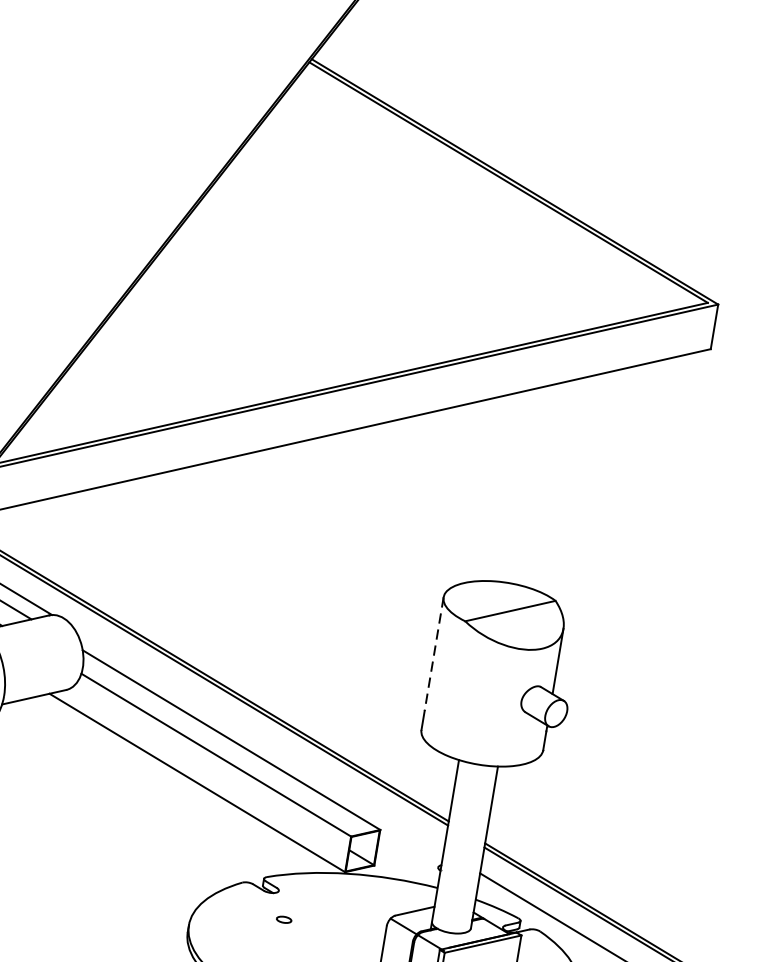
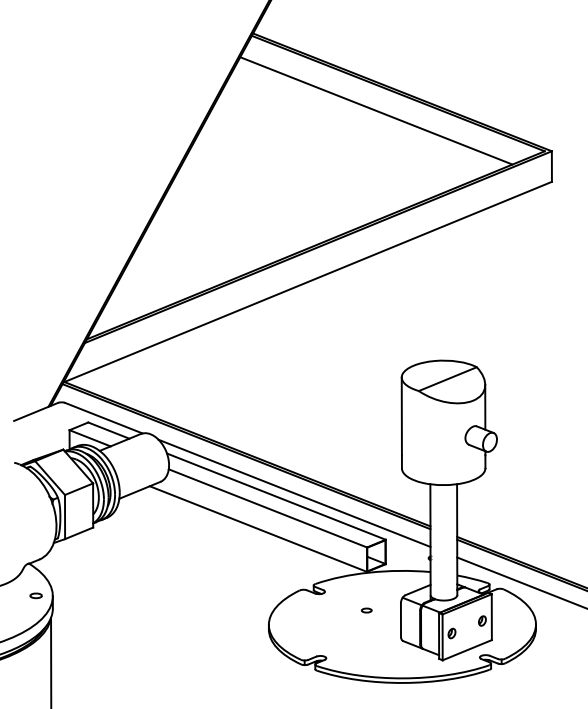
line: (472, 201) -> (376, 110), added
line: (433, 654) -> (401, 416), dashed -> solid
line: (258, 738) -> (294, 492), added
part: (283, 919) -> (366, 610), moved

